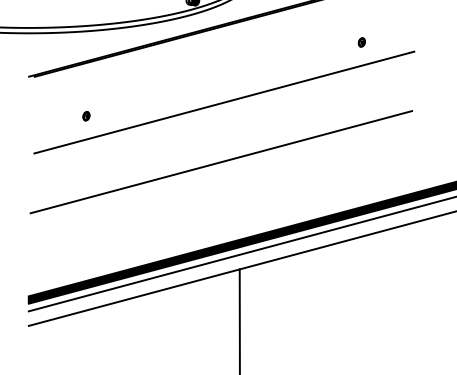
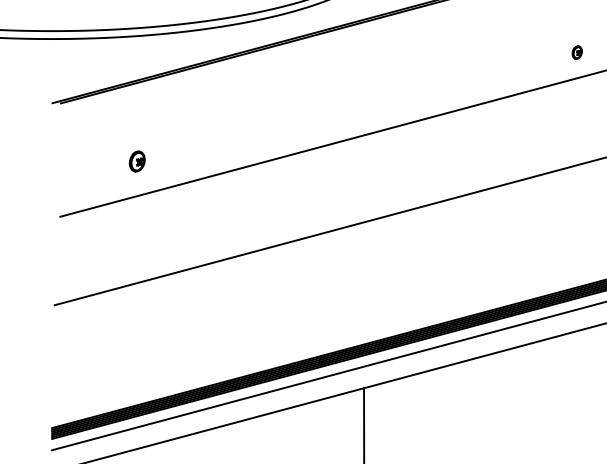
part: (361, 42) -> (576, 52), moved
part: (86, 116) -> (137, 162), size x1.6

